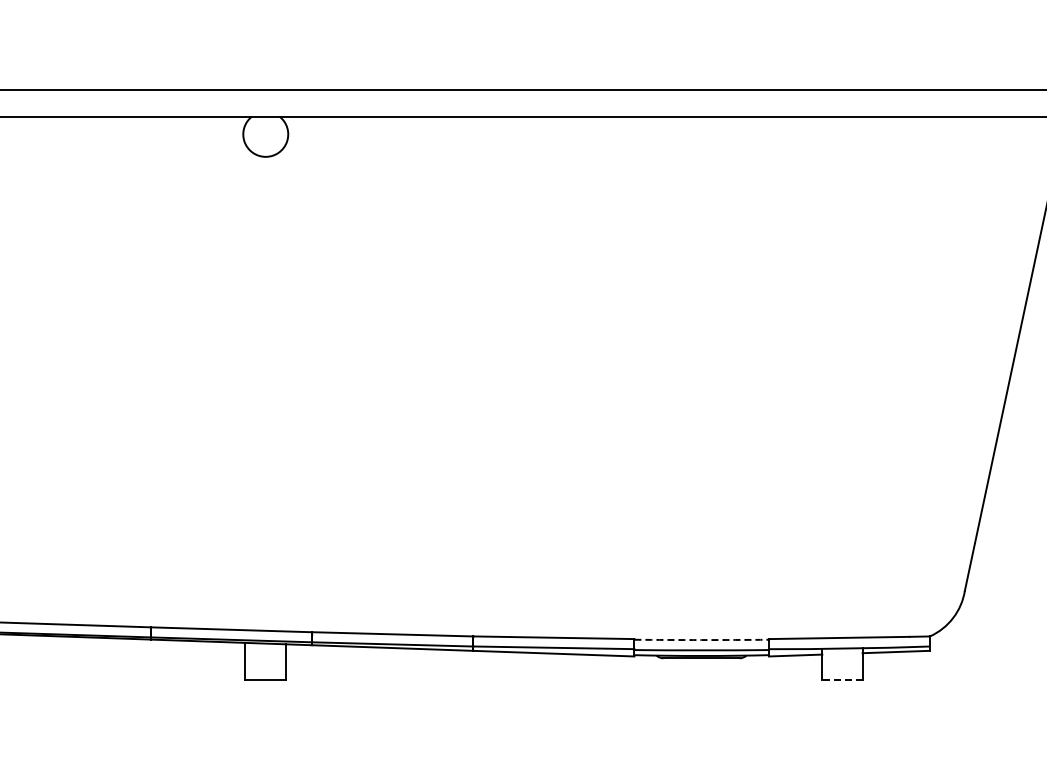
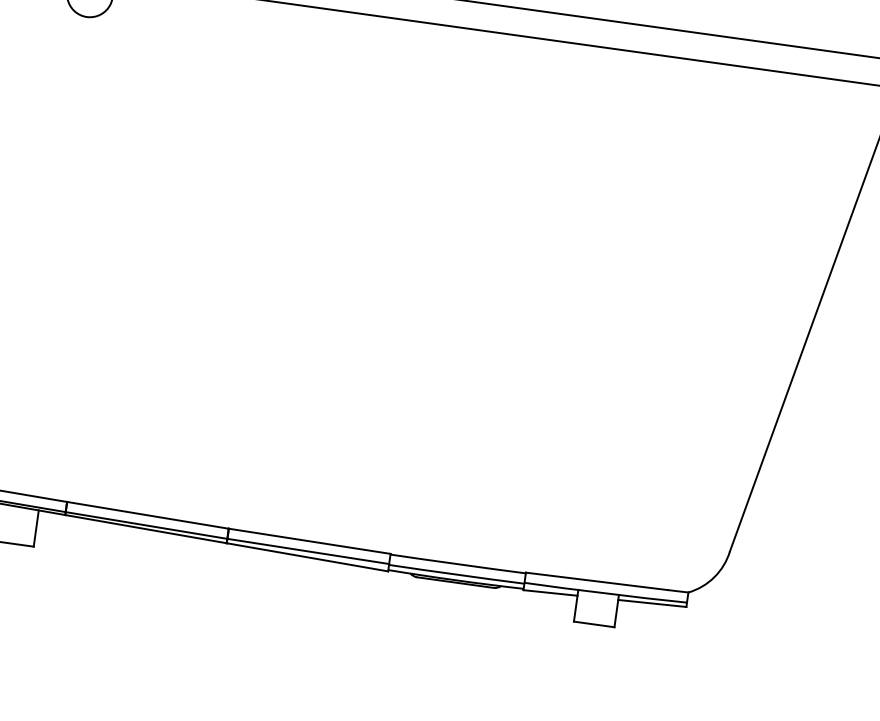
arc: (701, 640) -> (457, 564), dashed -> solid
line: (841, 680) -> (593, 624), dashed -> solid

